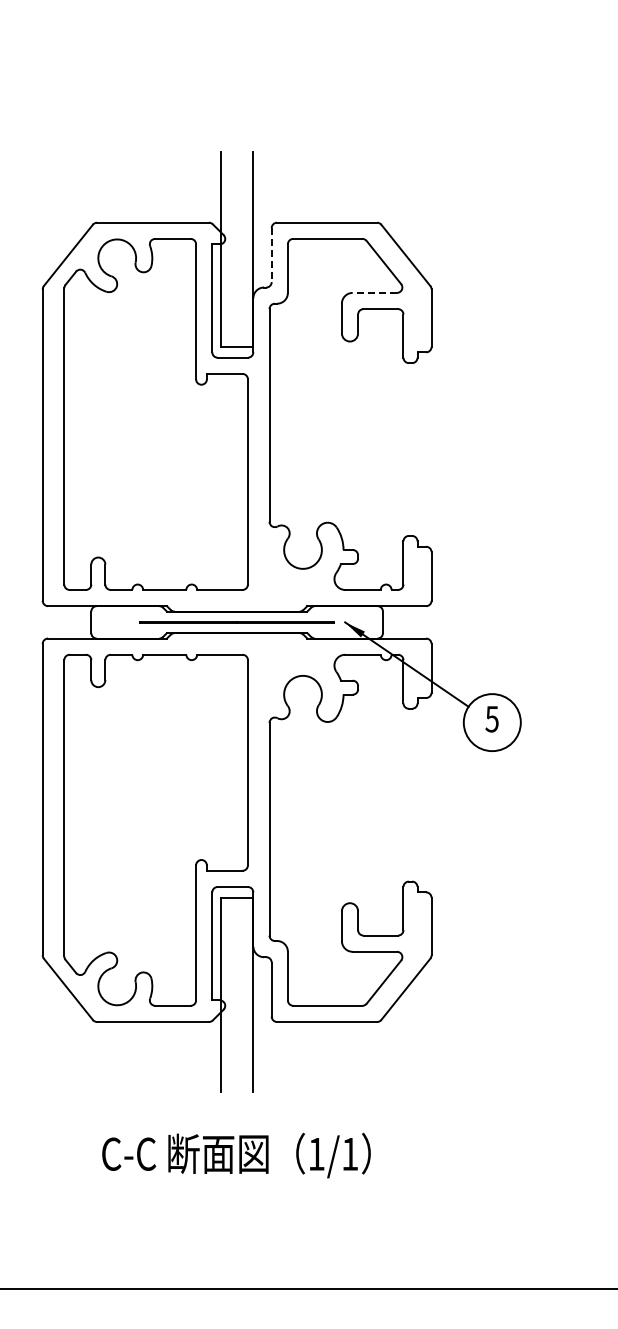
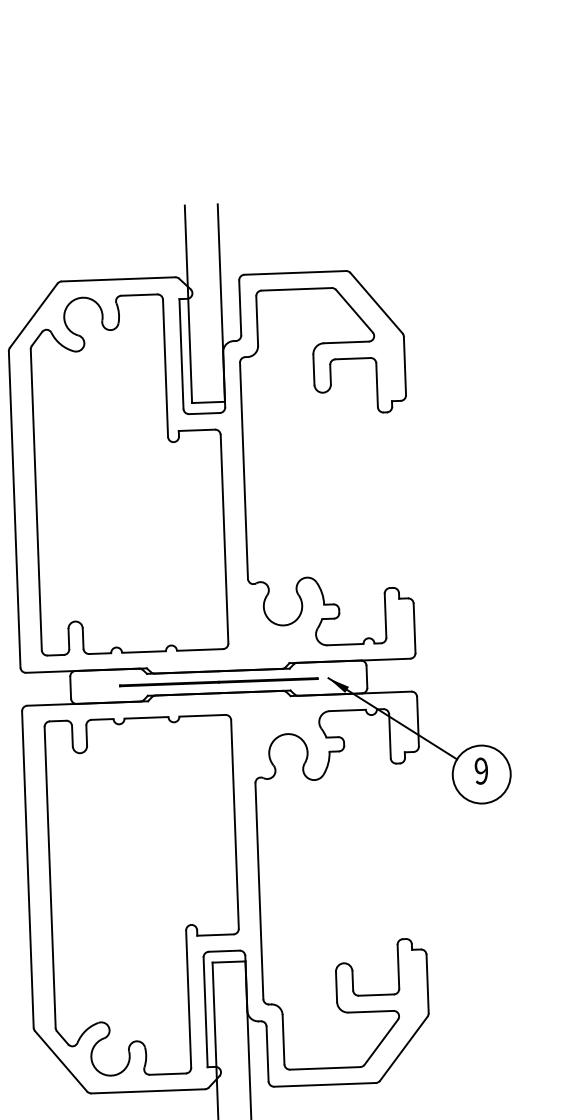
line: (271, 255) -> (240, 308), dashed -> solid
line: (374, 292) -> (346, 342), dashed -> solid
text: (491, 718) -> (480, 770), 5 -> 9

